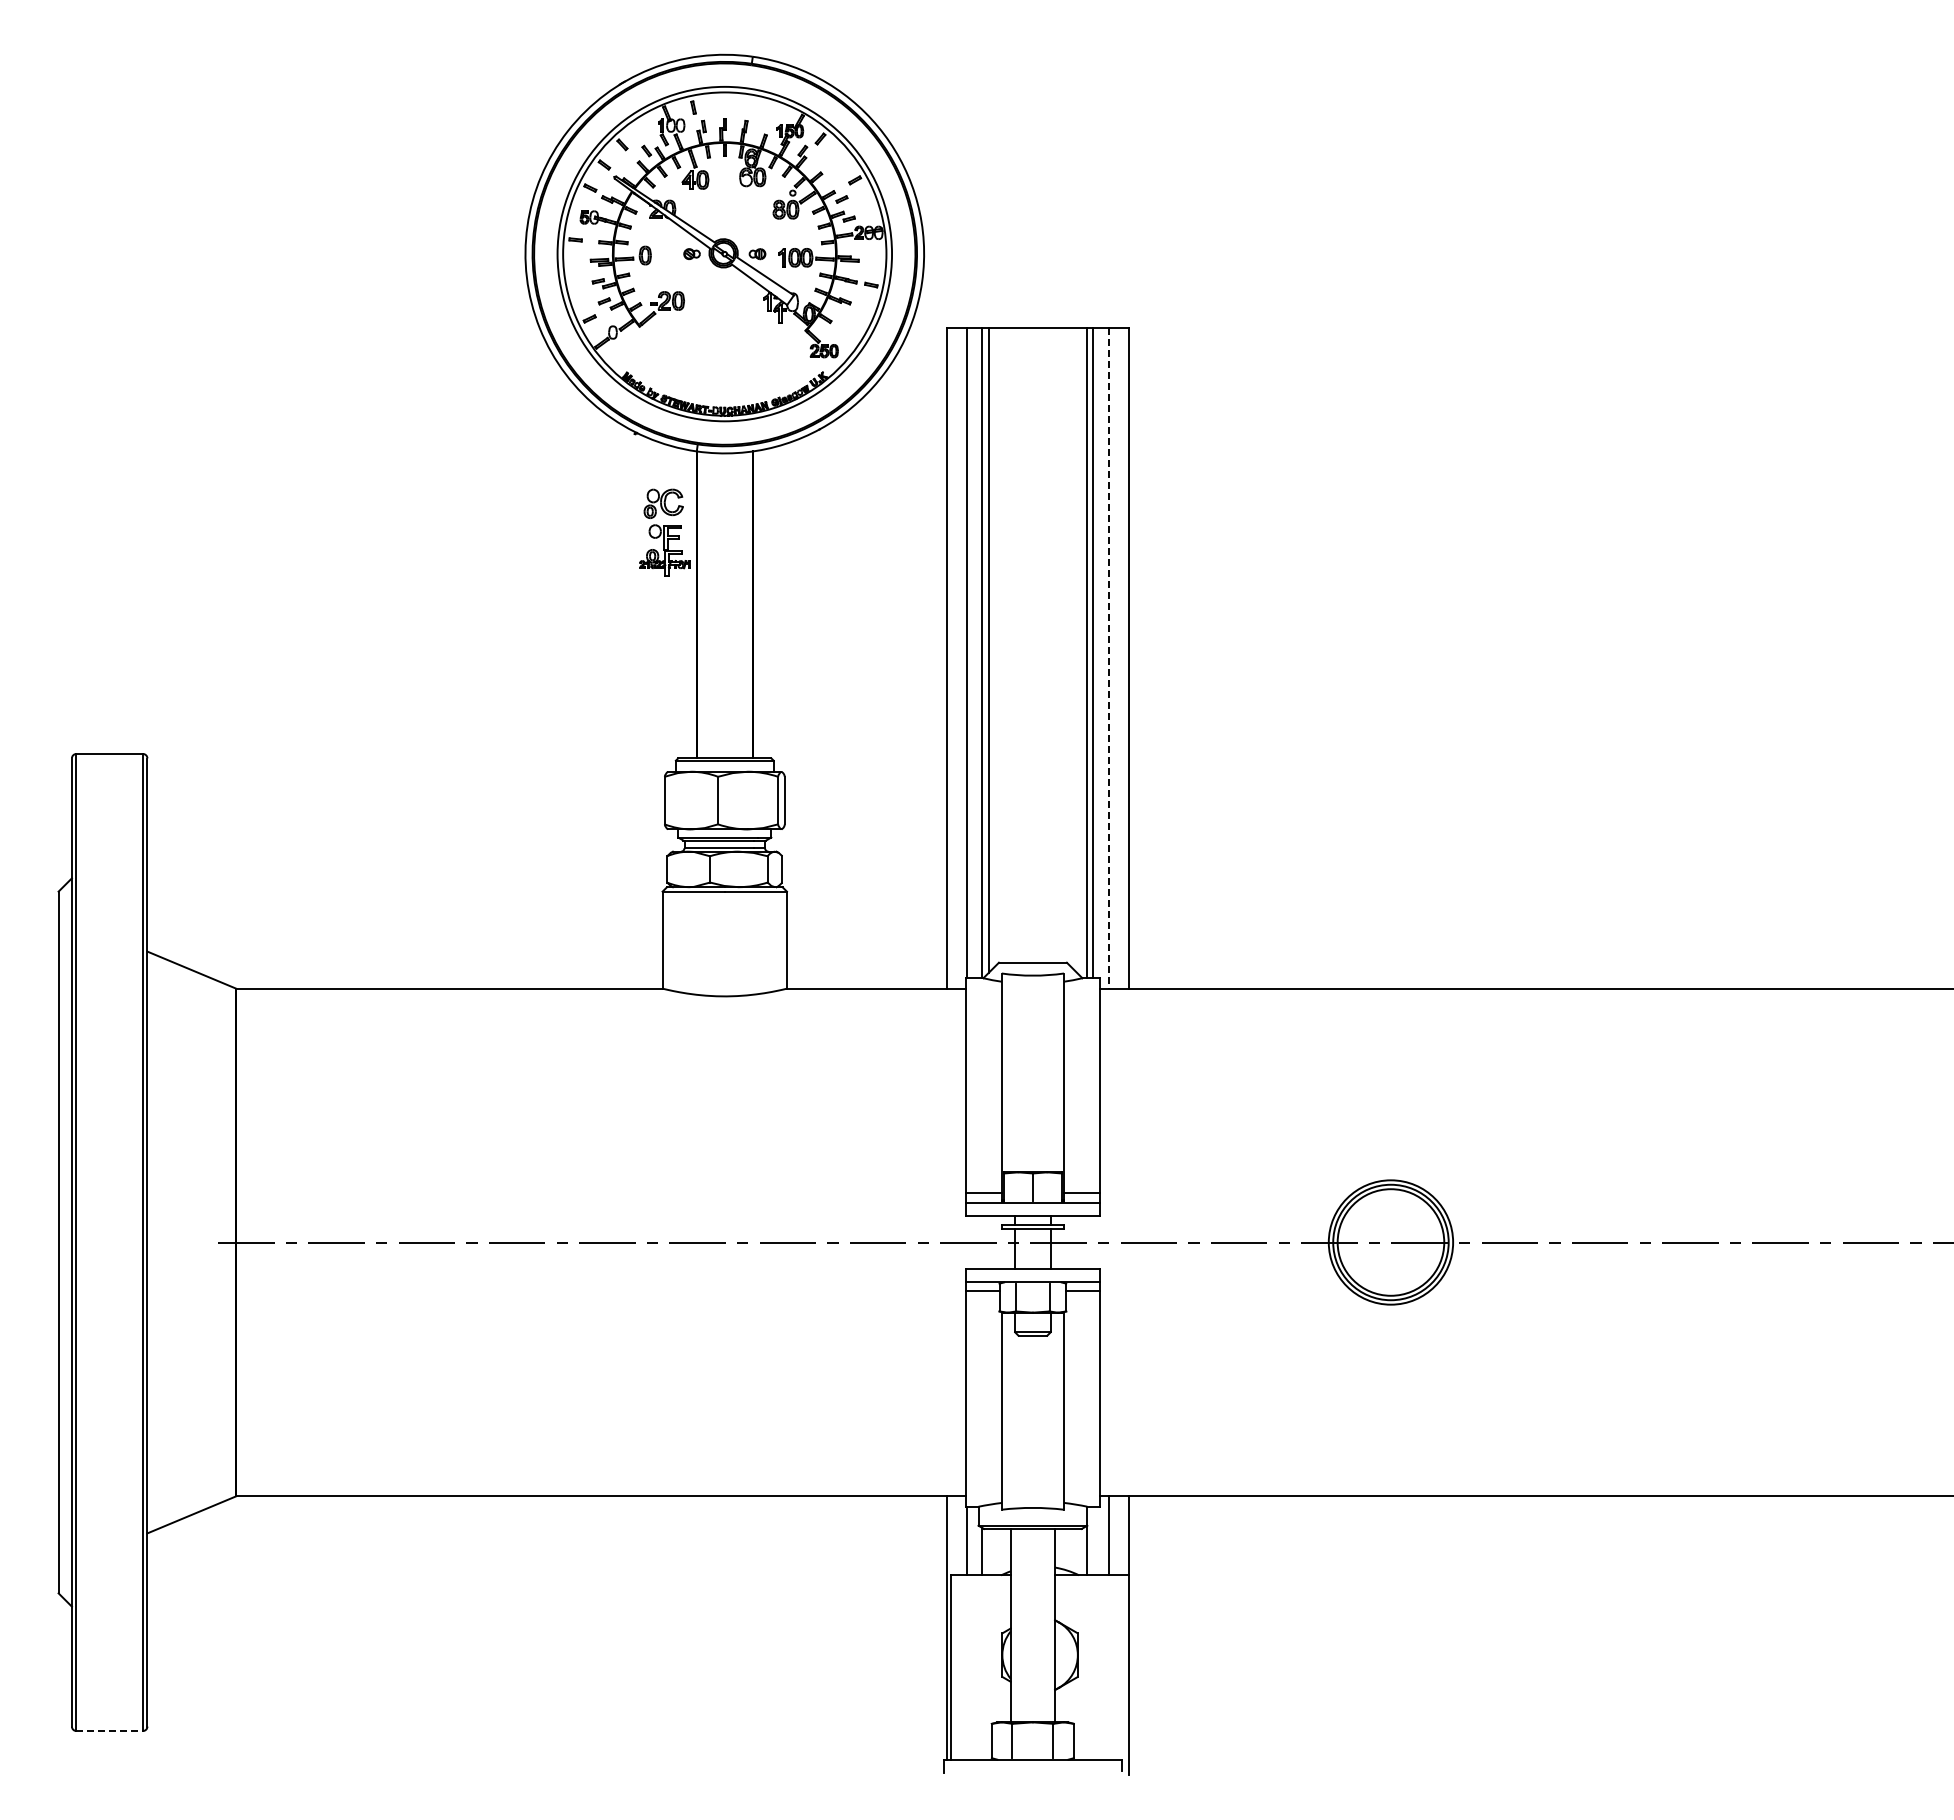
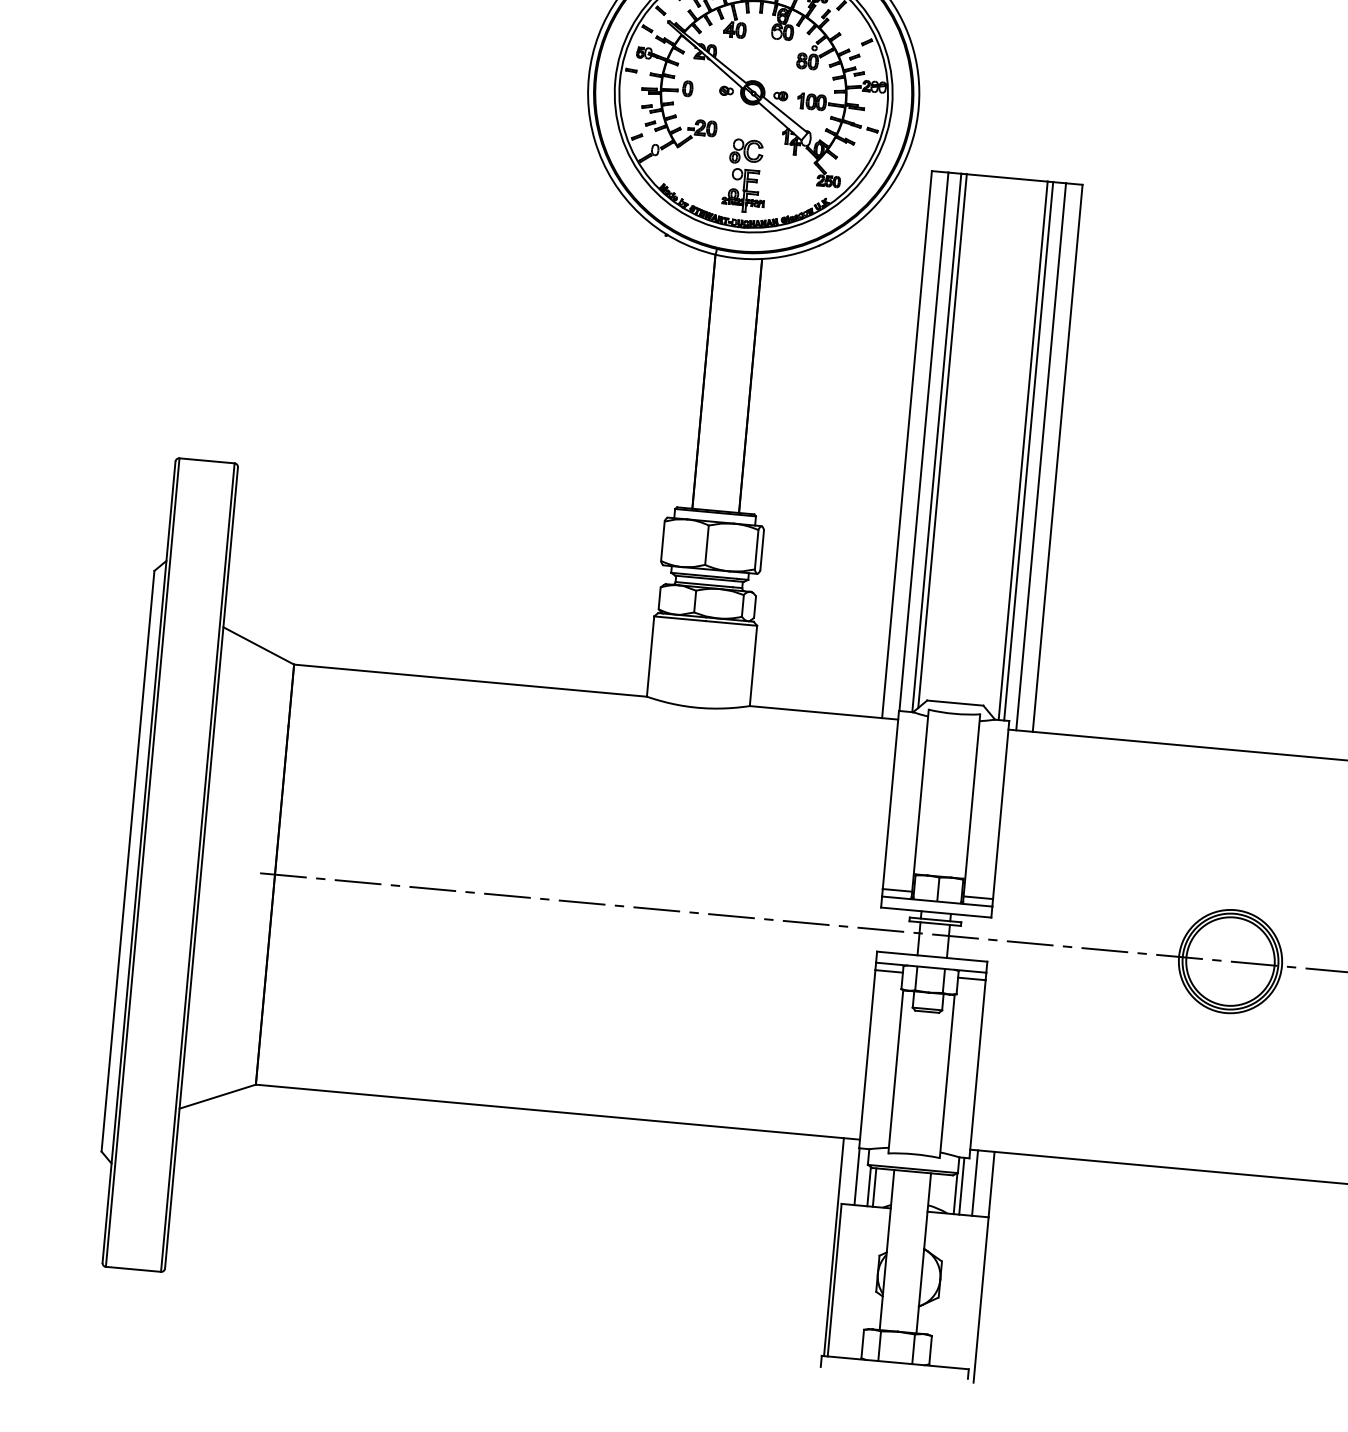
part: (664, 532) -> (745, 175), moved
line: (1108, 658) -> (1040, 457), dashed -> solid
line: (1093, 1540) -> (961, 1185), added
line: (989, 1551) -> (875, 1187), added
line: (110, 1731) -> (134, 1269), dashed -> solid

